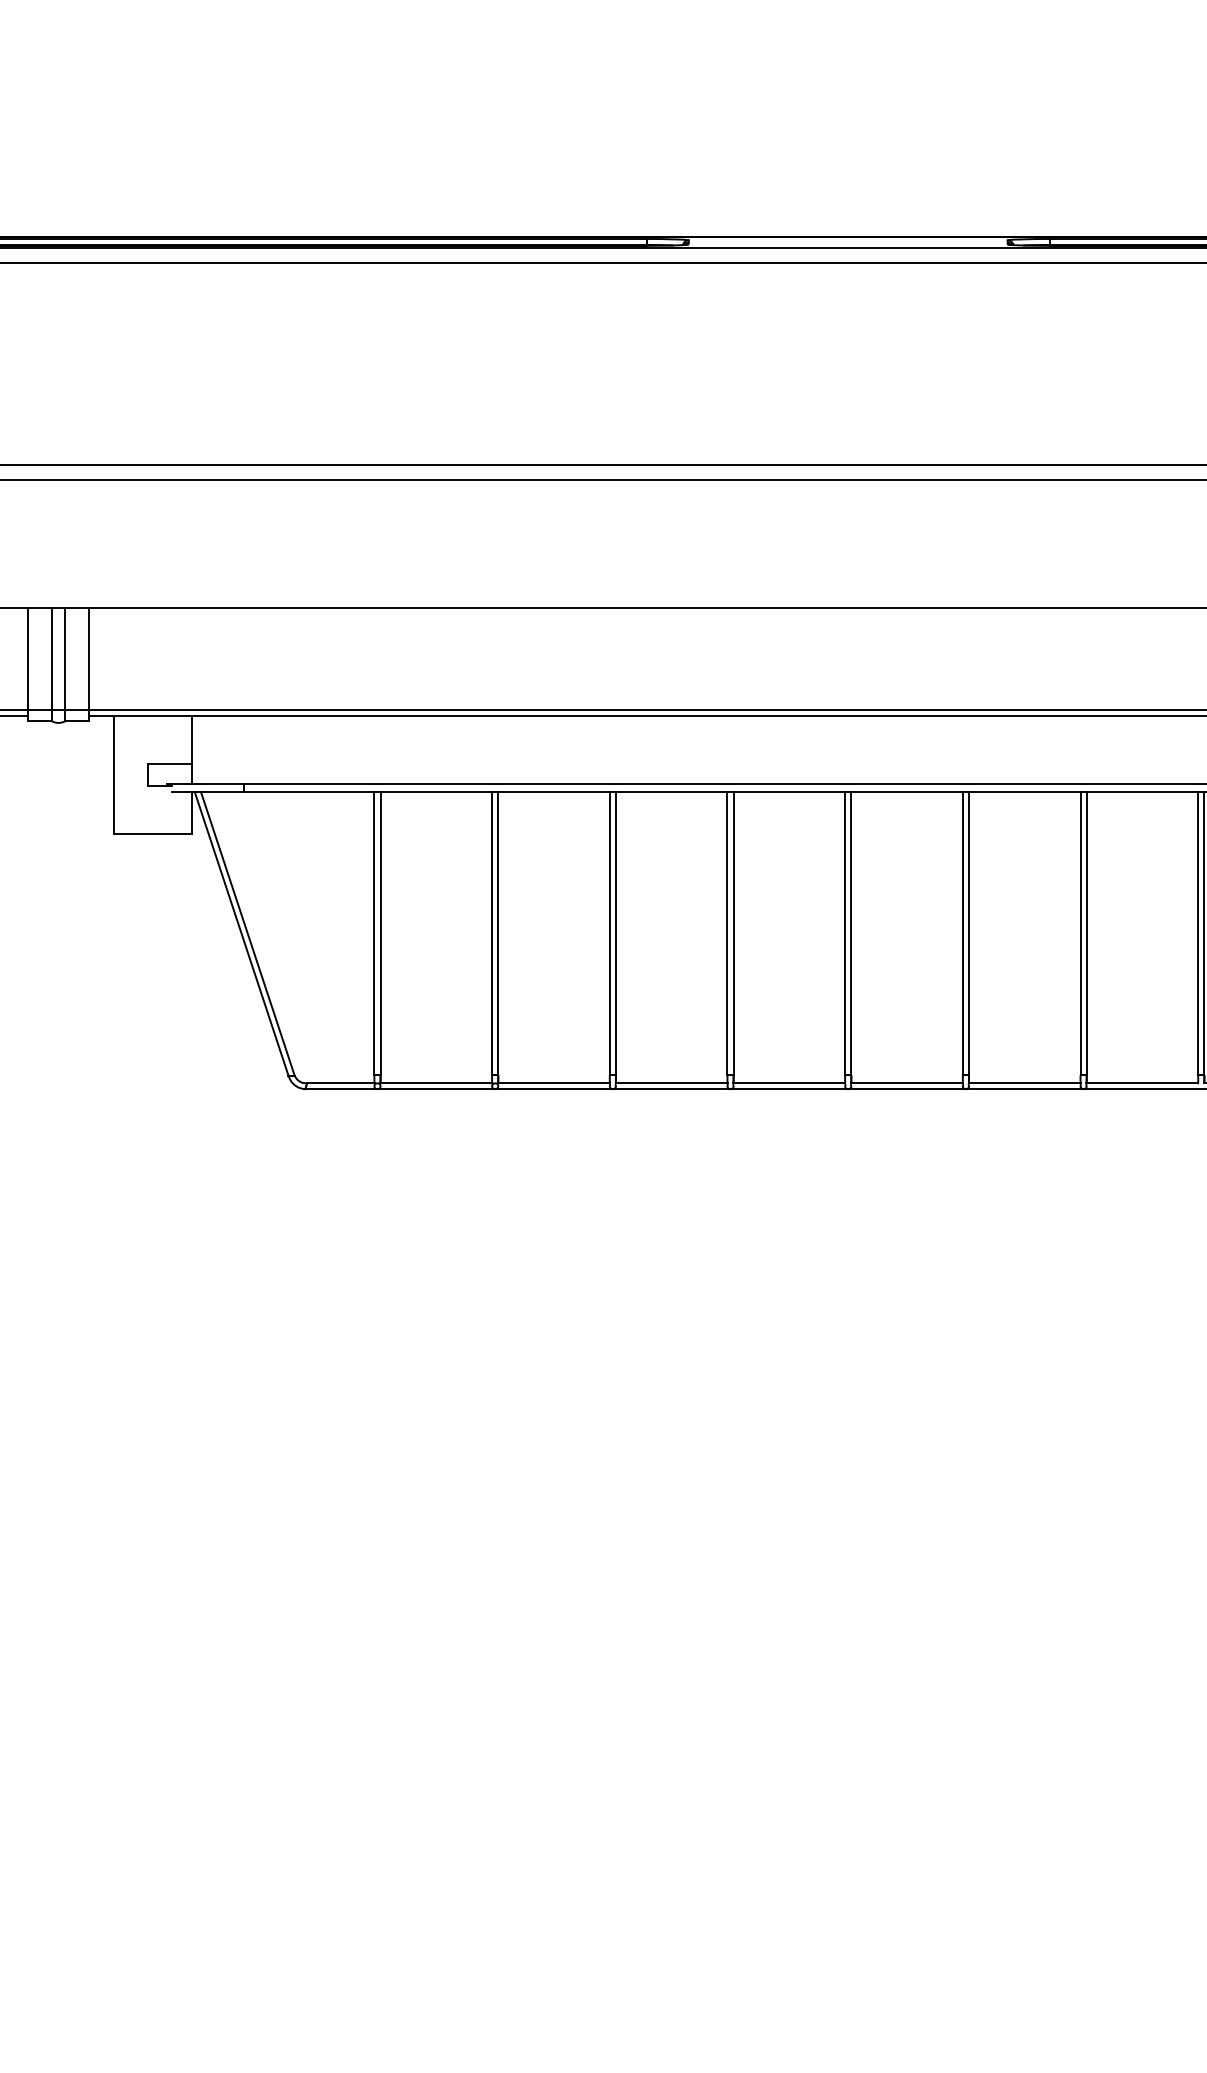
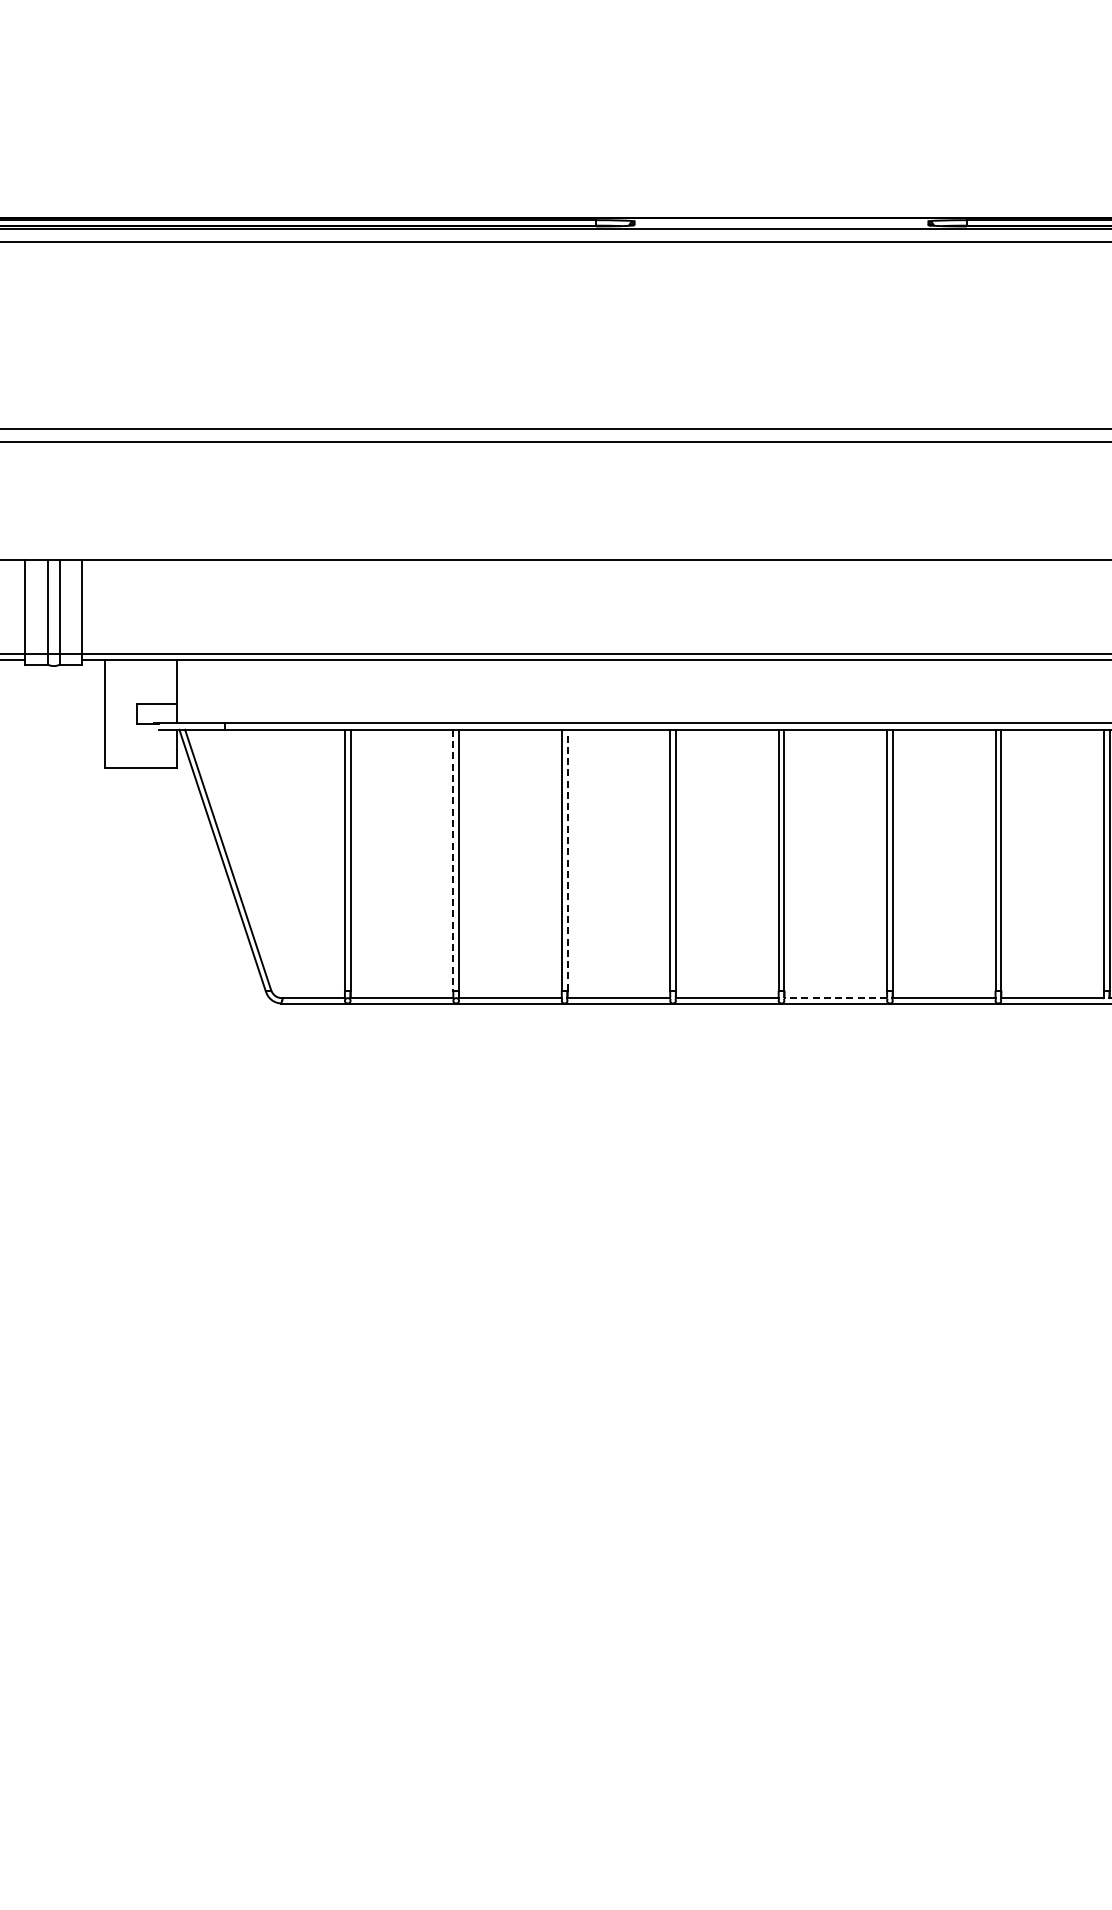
line: (615, 932) -> (567, 859), solid -> dashed
line: (492, 933) -> (453, 860), solid -> dashed
line: (906, 1083) -> (835, 998), solid -> dashed

